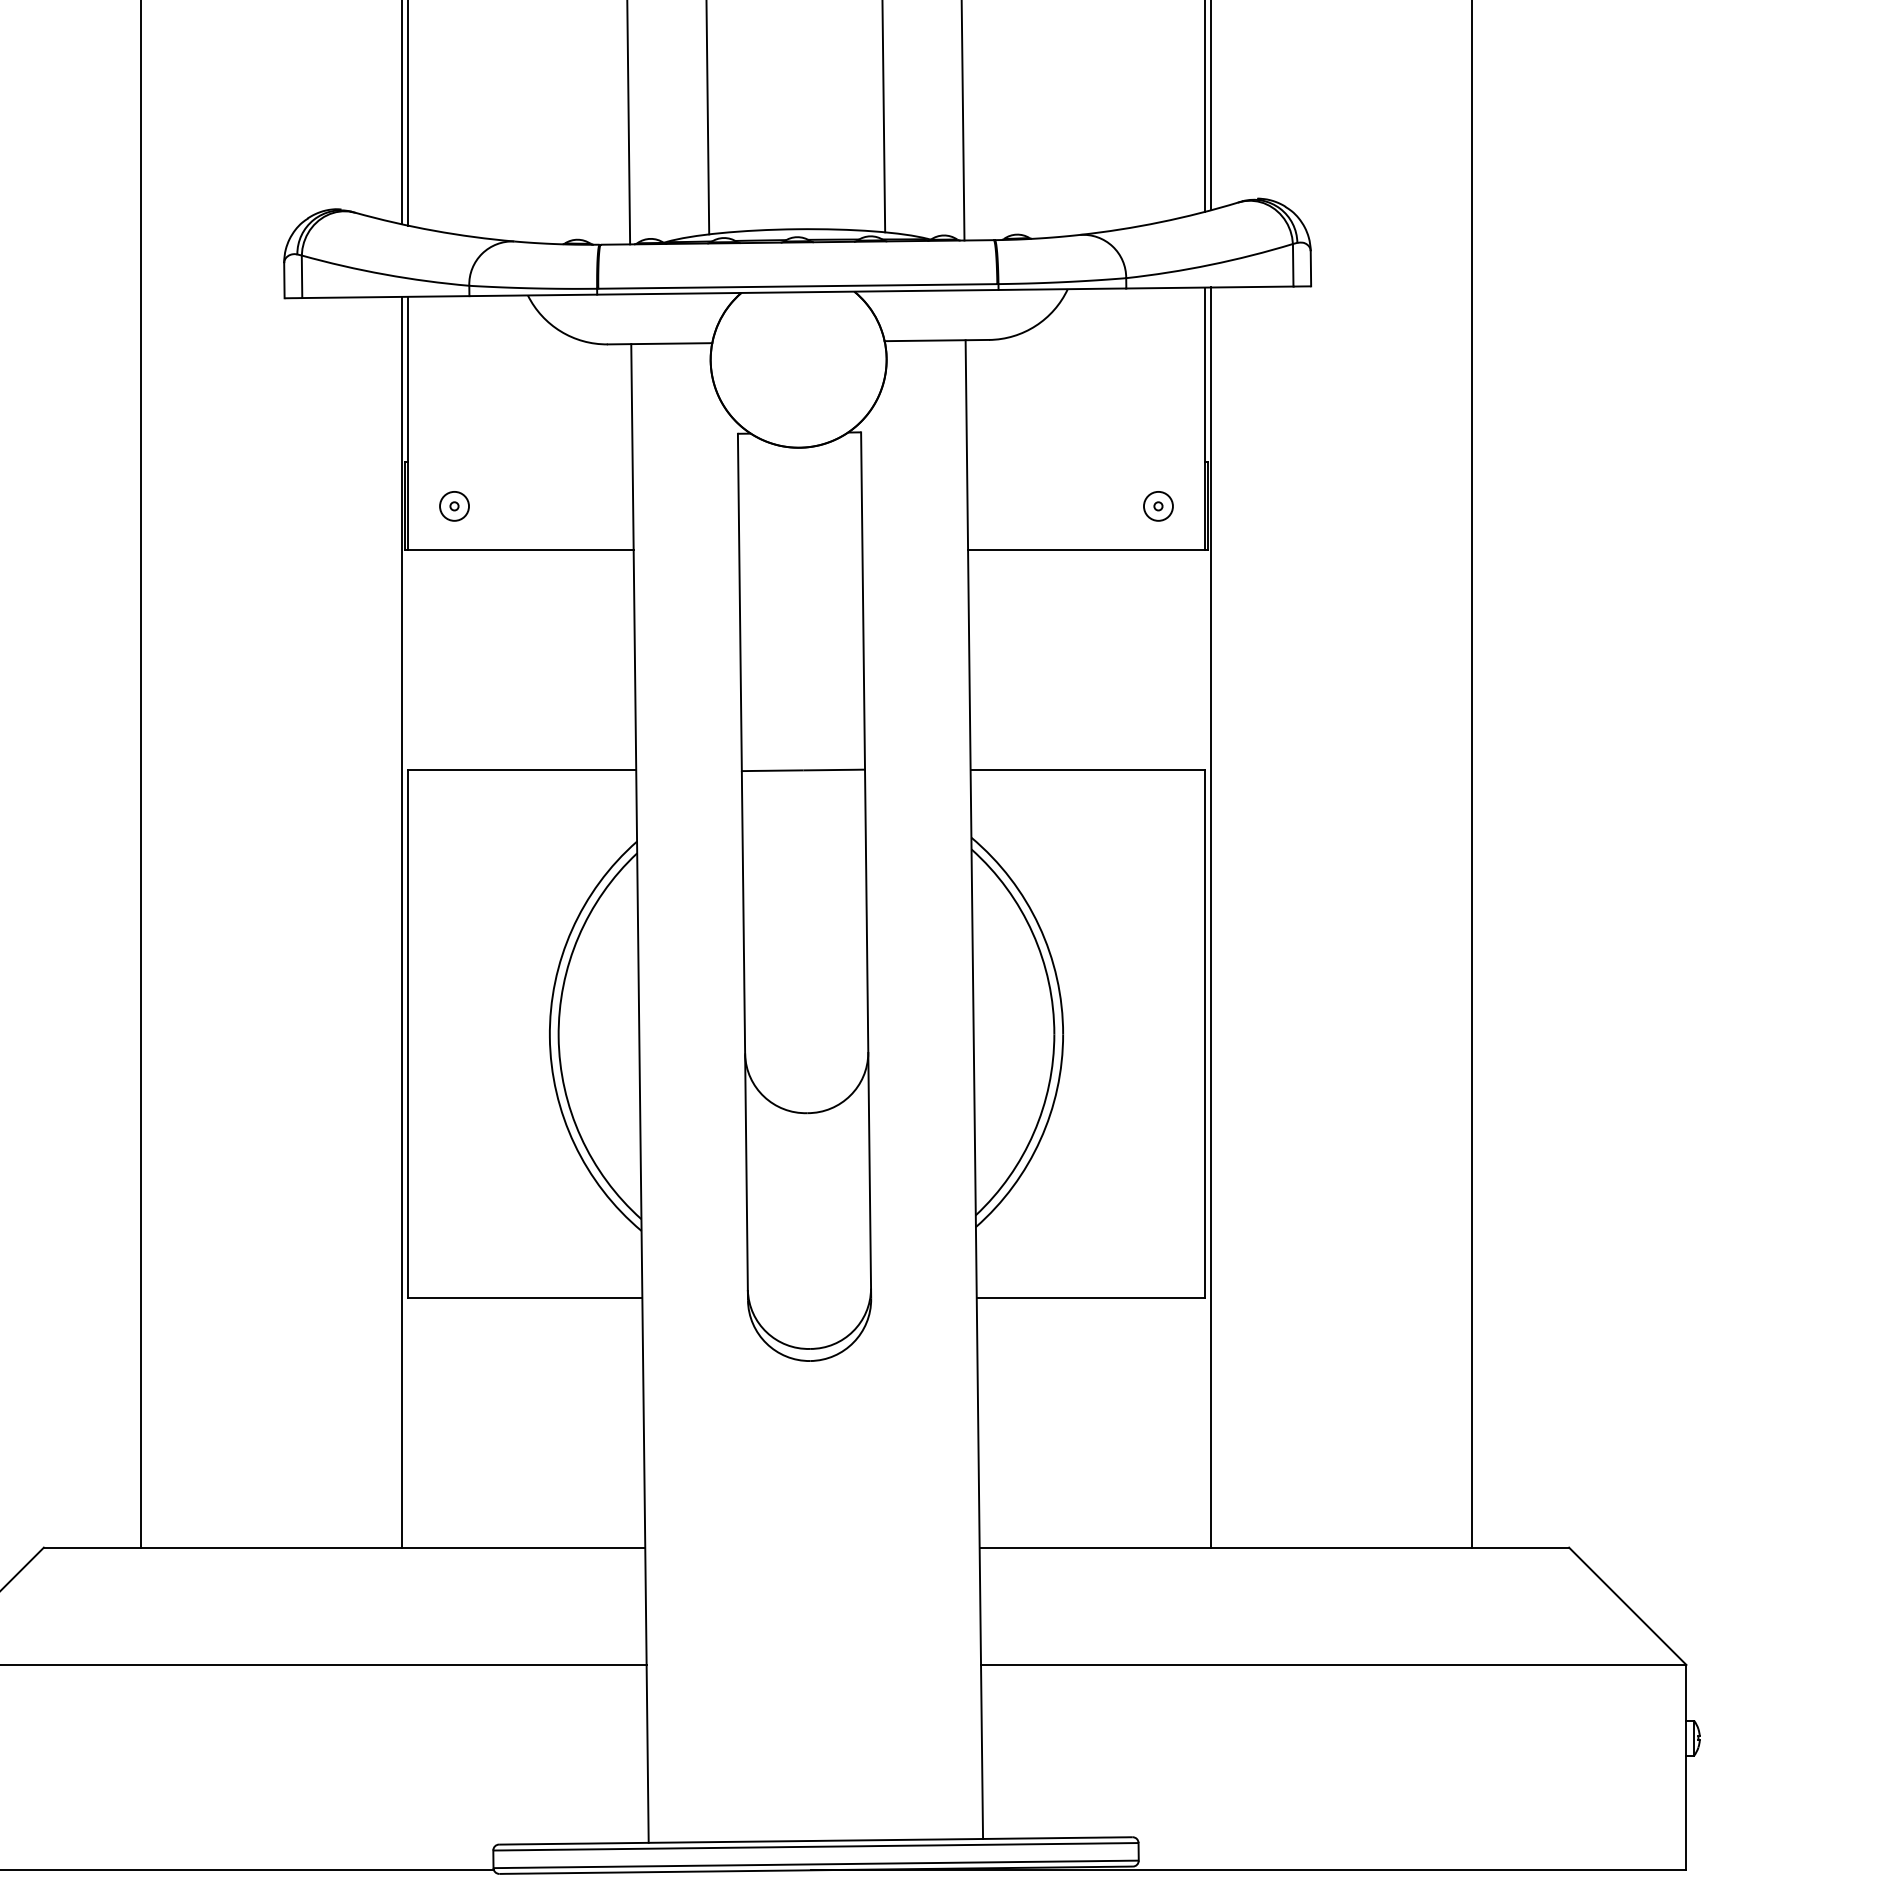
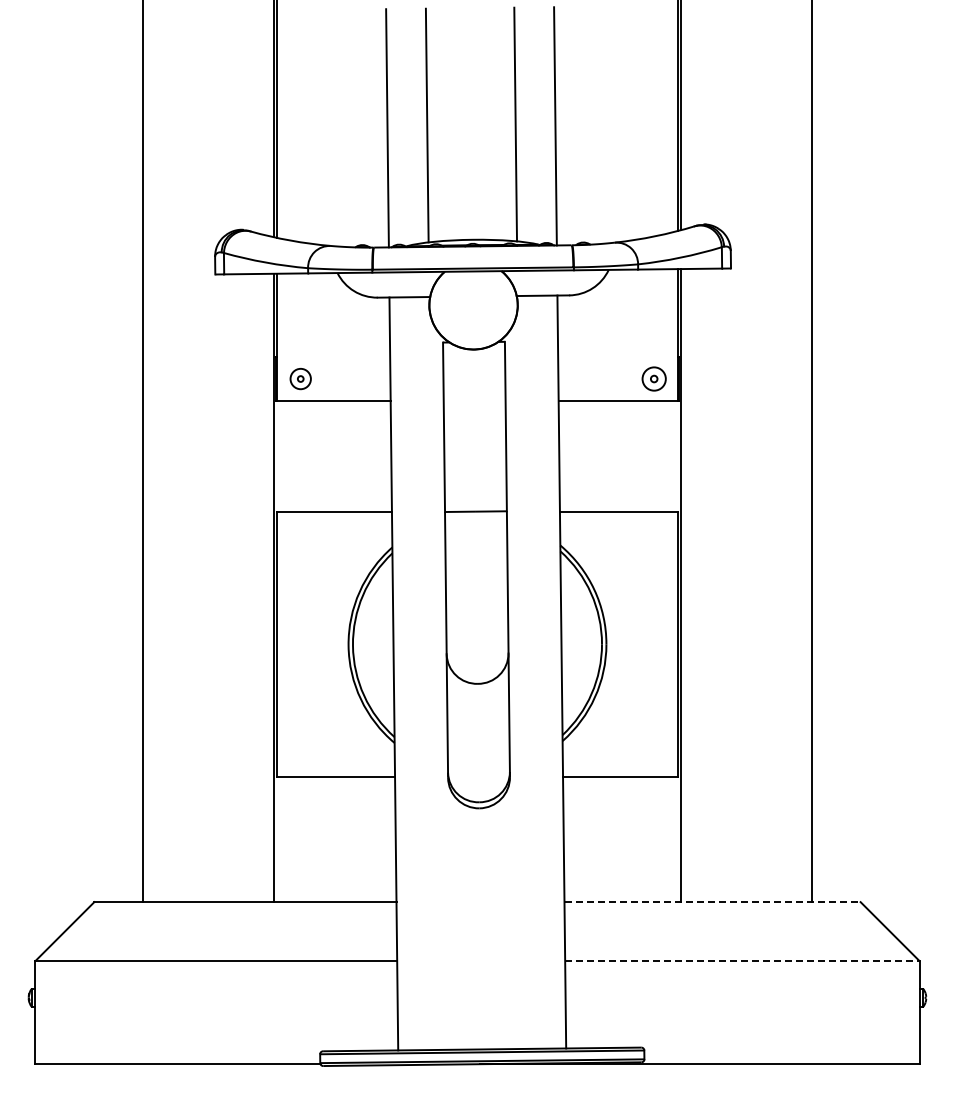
part: (454, 505) -> (300, 378), size x1.4
part: (1158, 505) -> (654, 378), size x1.6
line: (1276, 1548) -> (713, 902), solid -> dashed
line: (1334, 1665) -> (742, 961), solid -> dashed

